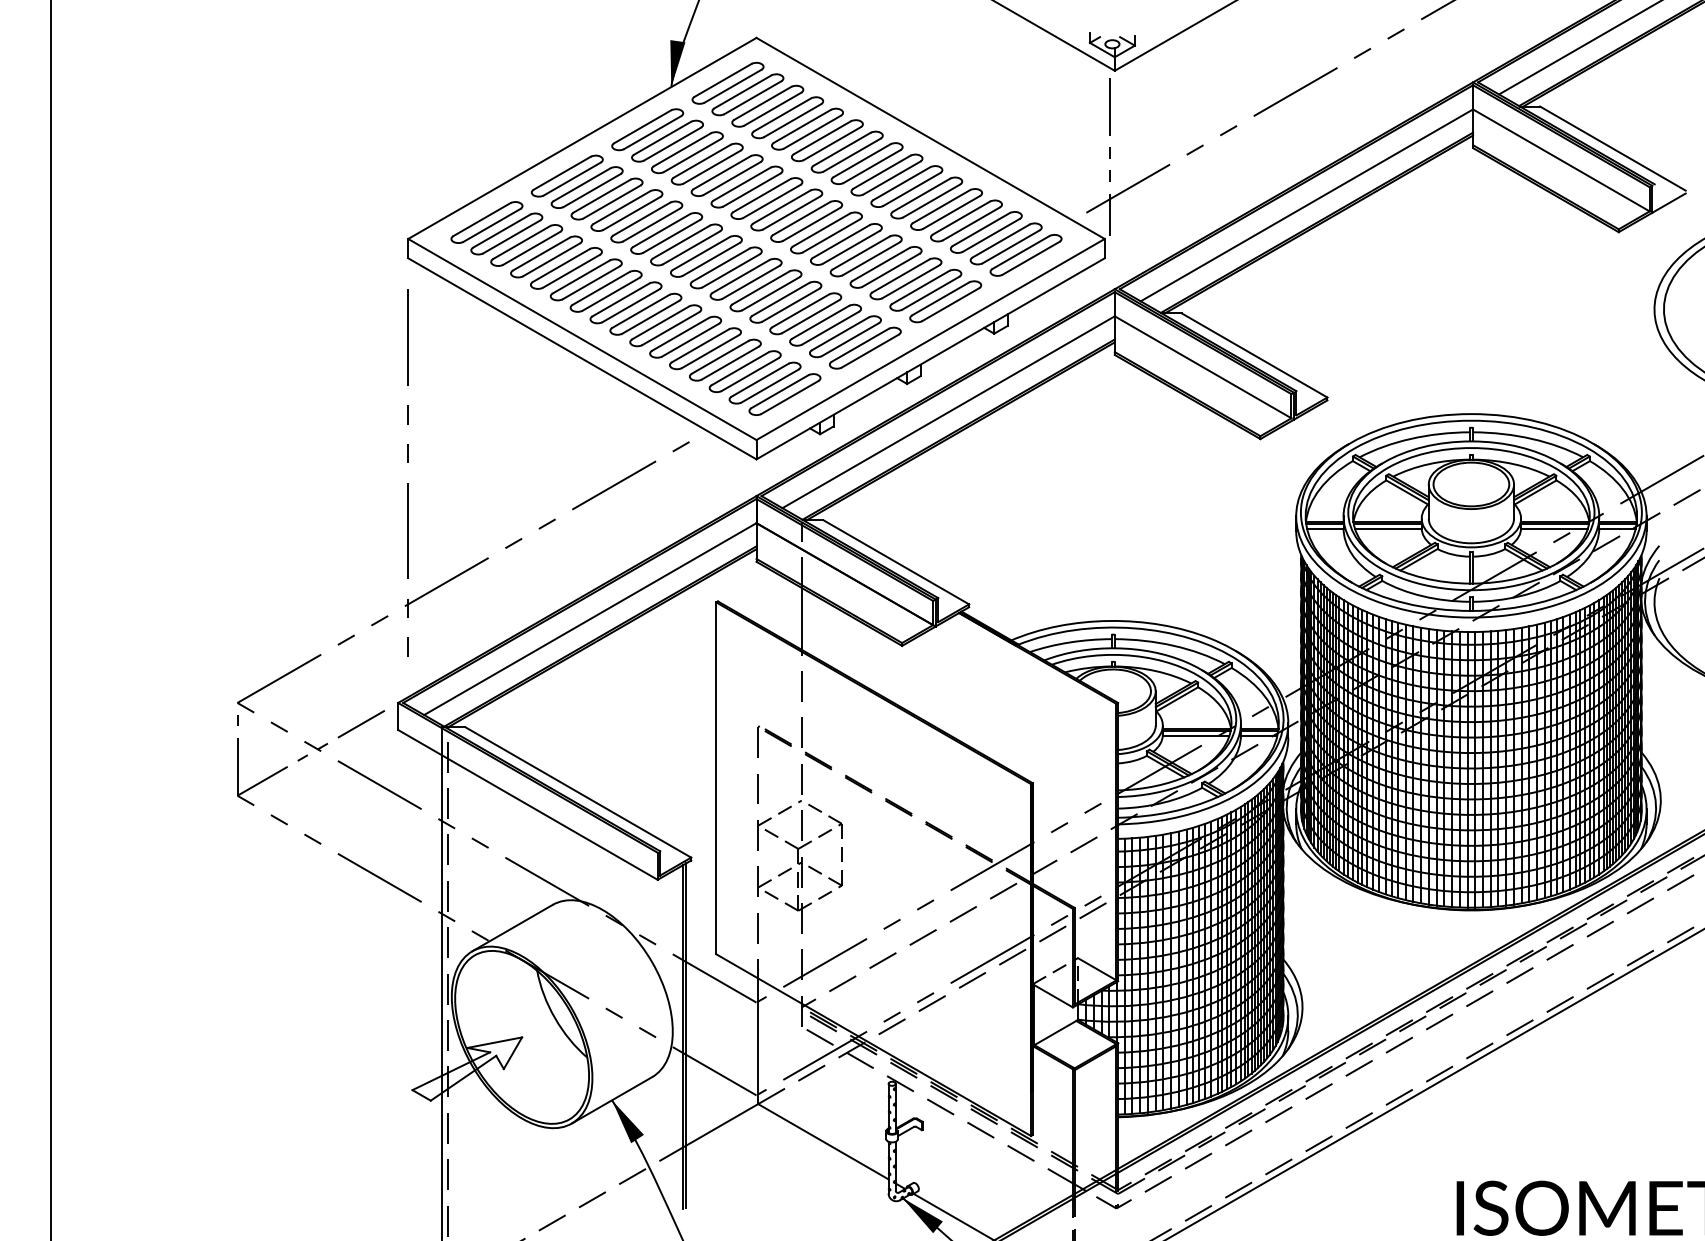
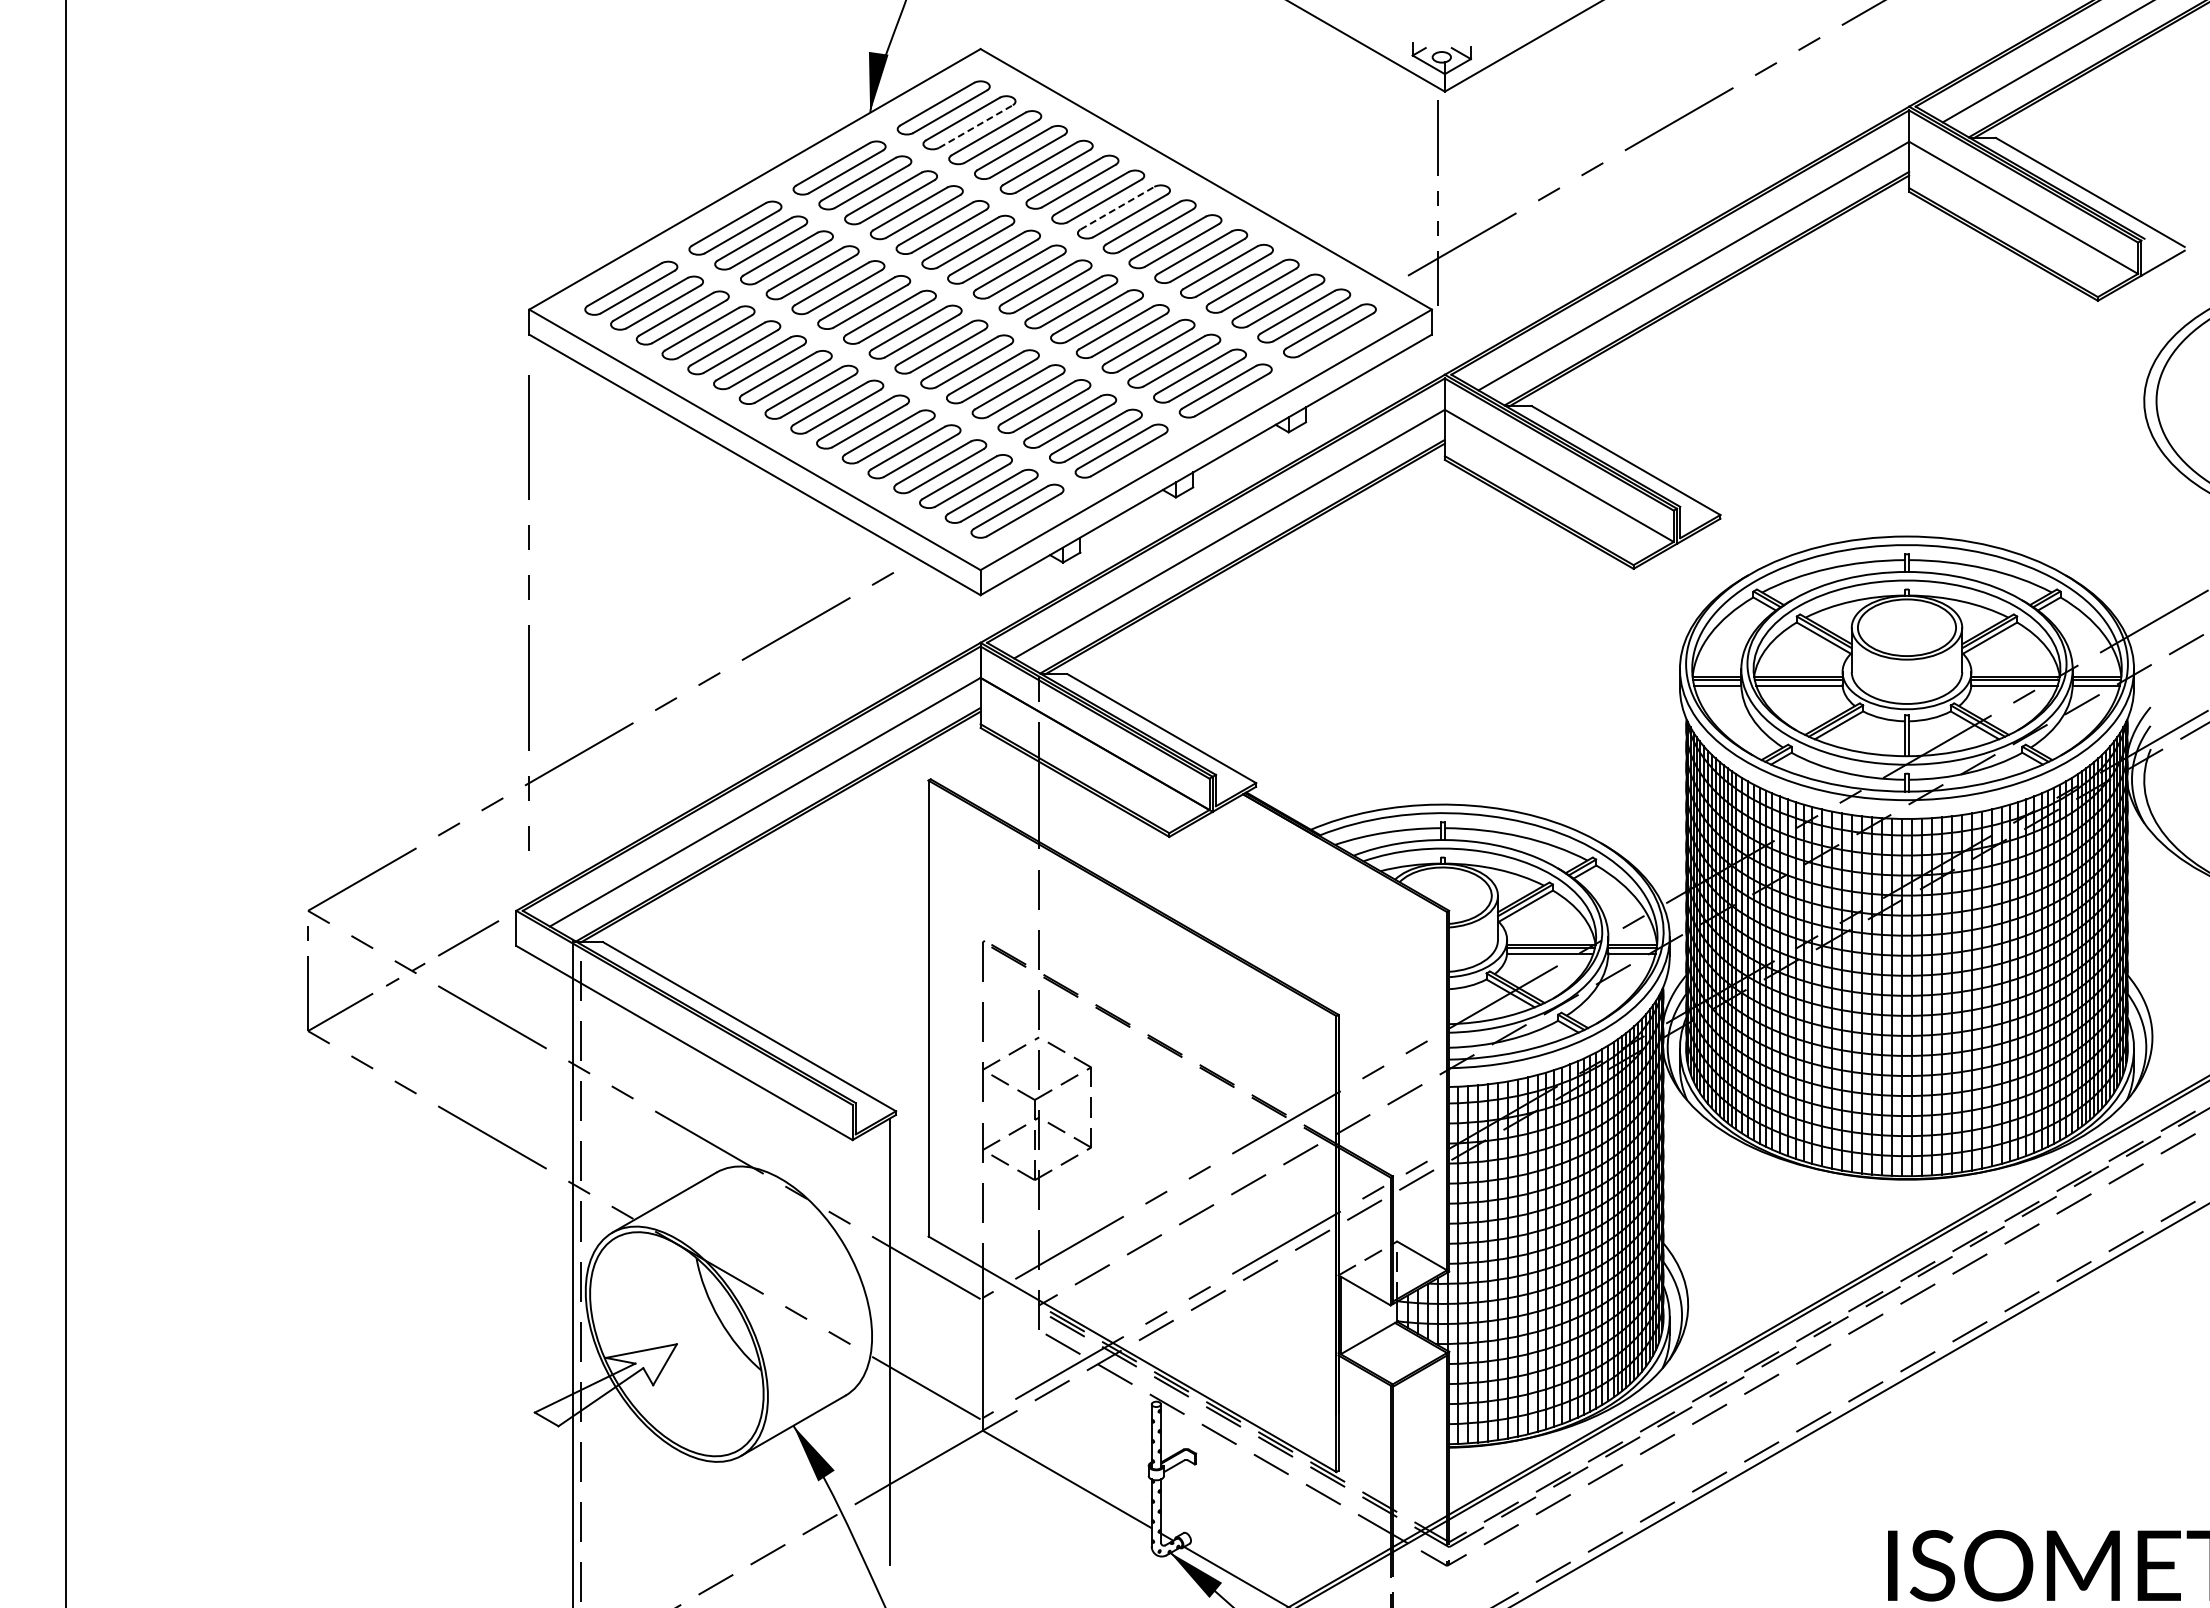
line: (752, 97) -> (975, 126), solid -> dashed
line: (862, 160) -> (1117, 208), solid -> dashed
line: (683, 1037) -> (885, 1344), removed

